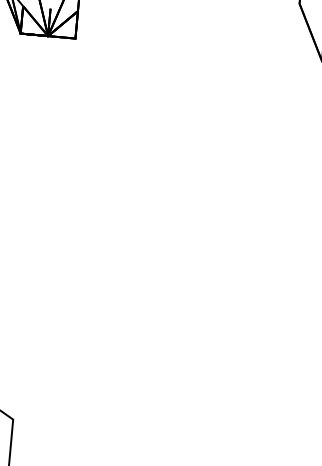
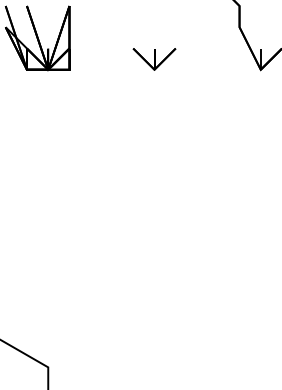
part: (186, 35) -> (154, 59), added

